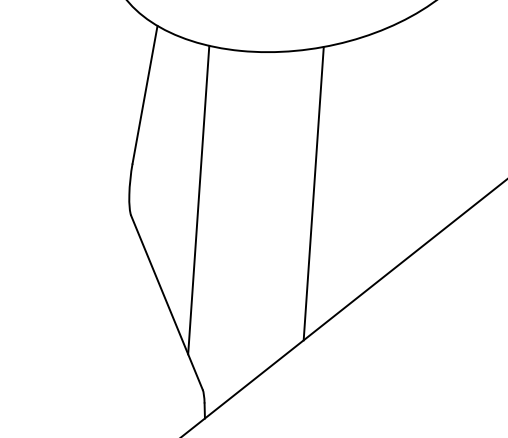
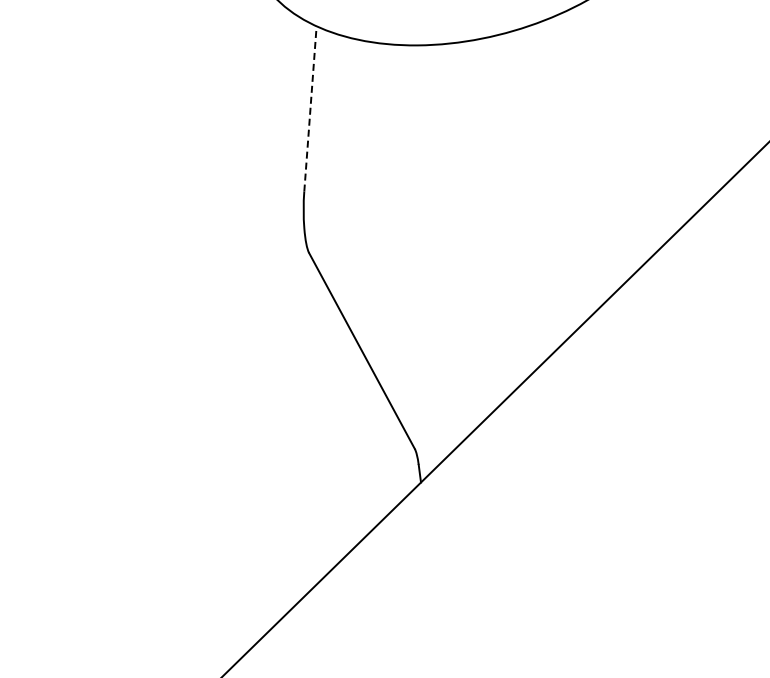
line: (145, 94) -> (310, 108), solid -> dashed
line: (313, 193) -> (520, 204), removed
line: (198, 200) -> (386, 226), removed

